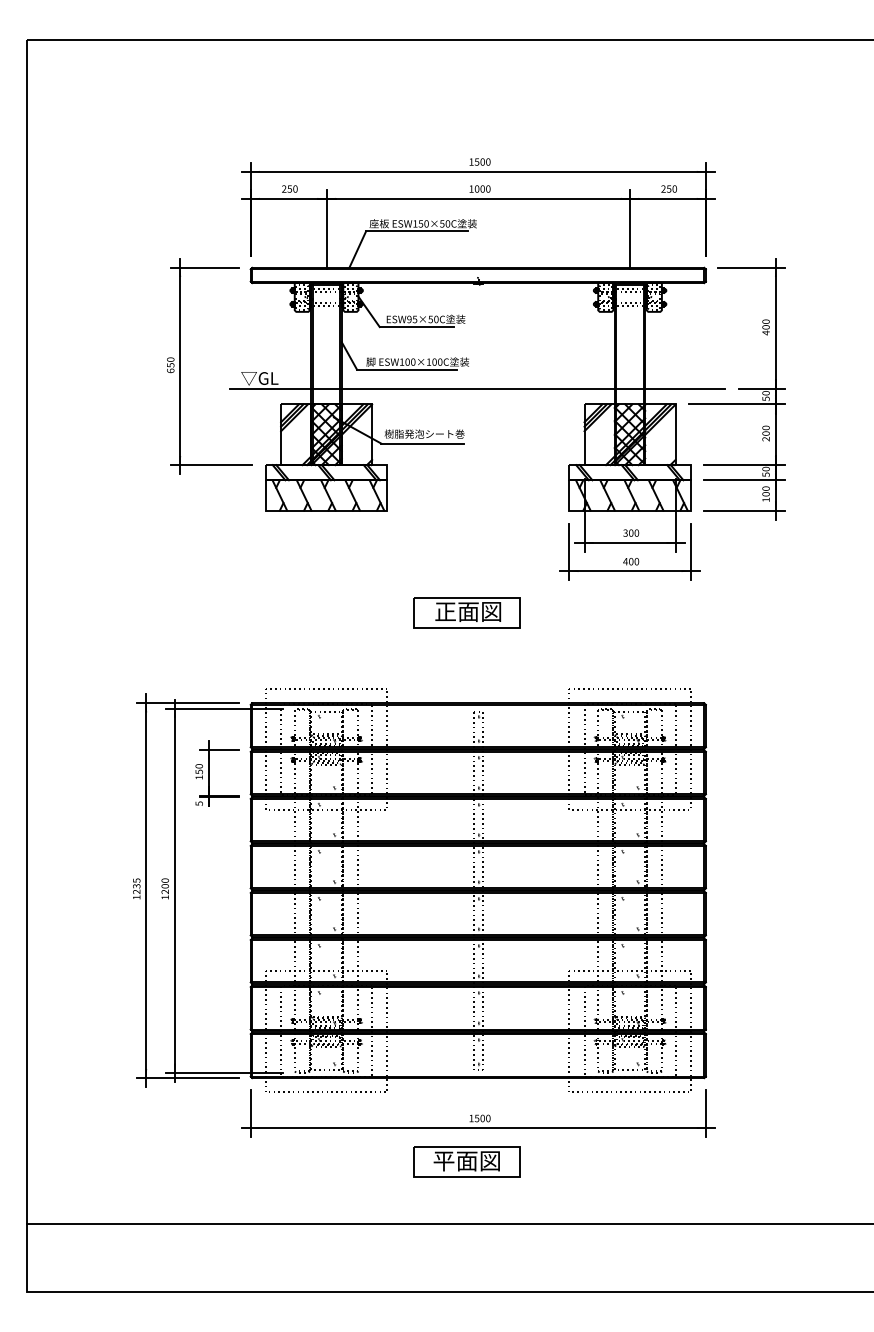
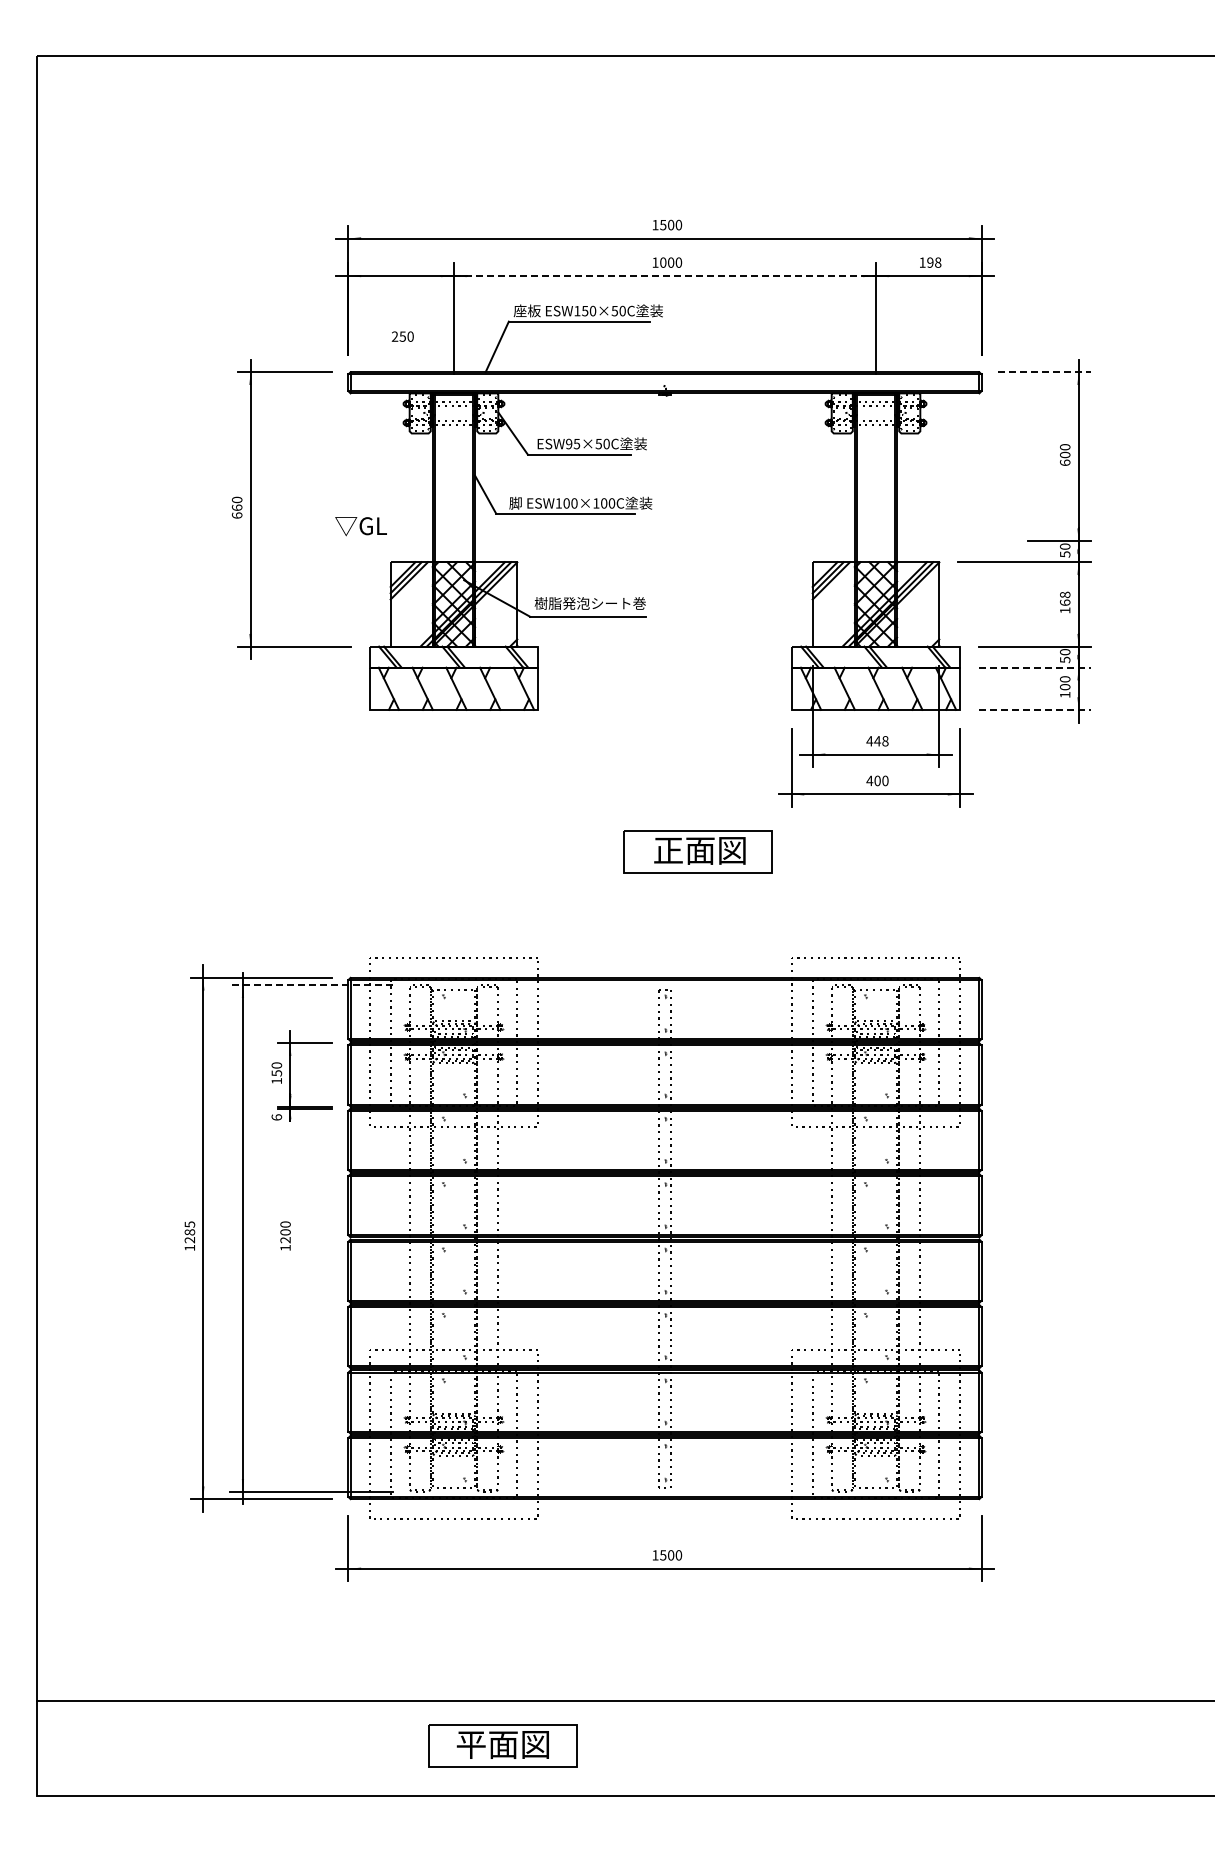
text: (289, 188) -> (402, 336), moved
text: (669, 188) -> (930, 262), 250 -> 198
line: (478, 199) -> (665, 276), solid -> dashed
line: (751, 268) -> (1045, 372), solid -> dashed
text: (766, 332) -> (1065, 462), 400 -> 600
text: (170, 365) -> (236, 507), 650 -> 660
line: (477, 389) -> (663, 541), removed
text: (766, 433) -> (1065, 602), 200 -> 168
line: (744, 480) -> (1035, 667), solid -> dashed
line: (744, 510) -> (1035, 709), solid -> dashed
text: (631, 533) -> (877, 741), 300 -> 448
part: (466, 612) -> (697, 851), moved
line: (224, 708) -> (311, 985), solid -> dashed
text: (199, 803) -> (276, 1117), 5 -> 6
text: (136, 886) -> (189, 1232), 1235 -> 1285
text: (165, 888) -> (285, 1235), moved
part: (466, 1161) -> (502, 1745), moved

